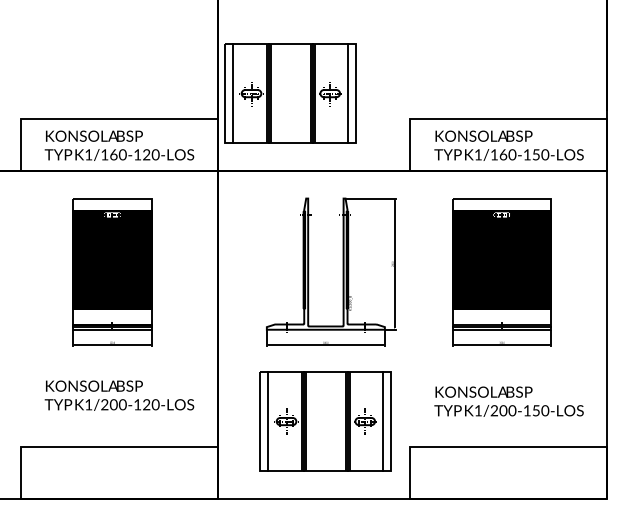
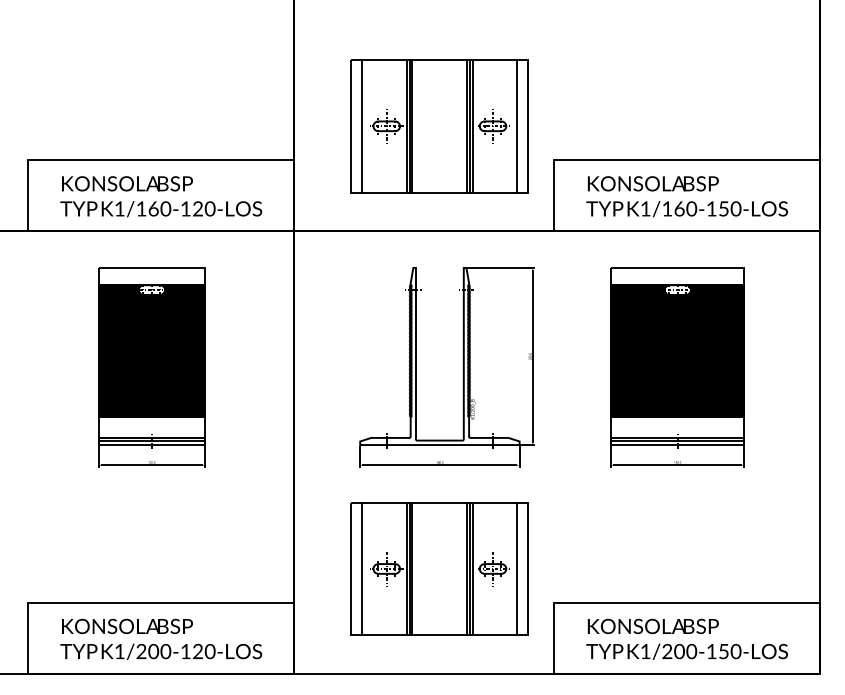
part: (290, 93) -> (439, 126), moved
text: (119, 395) -> (161, 639), moved
text: (508, 401) -> (686, 639), moved

